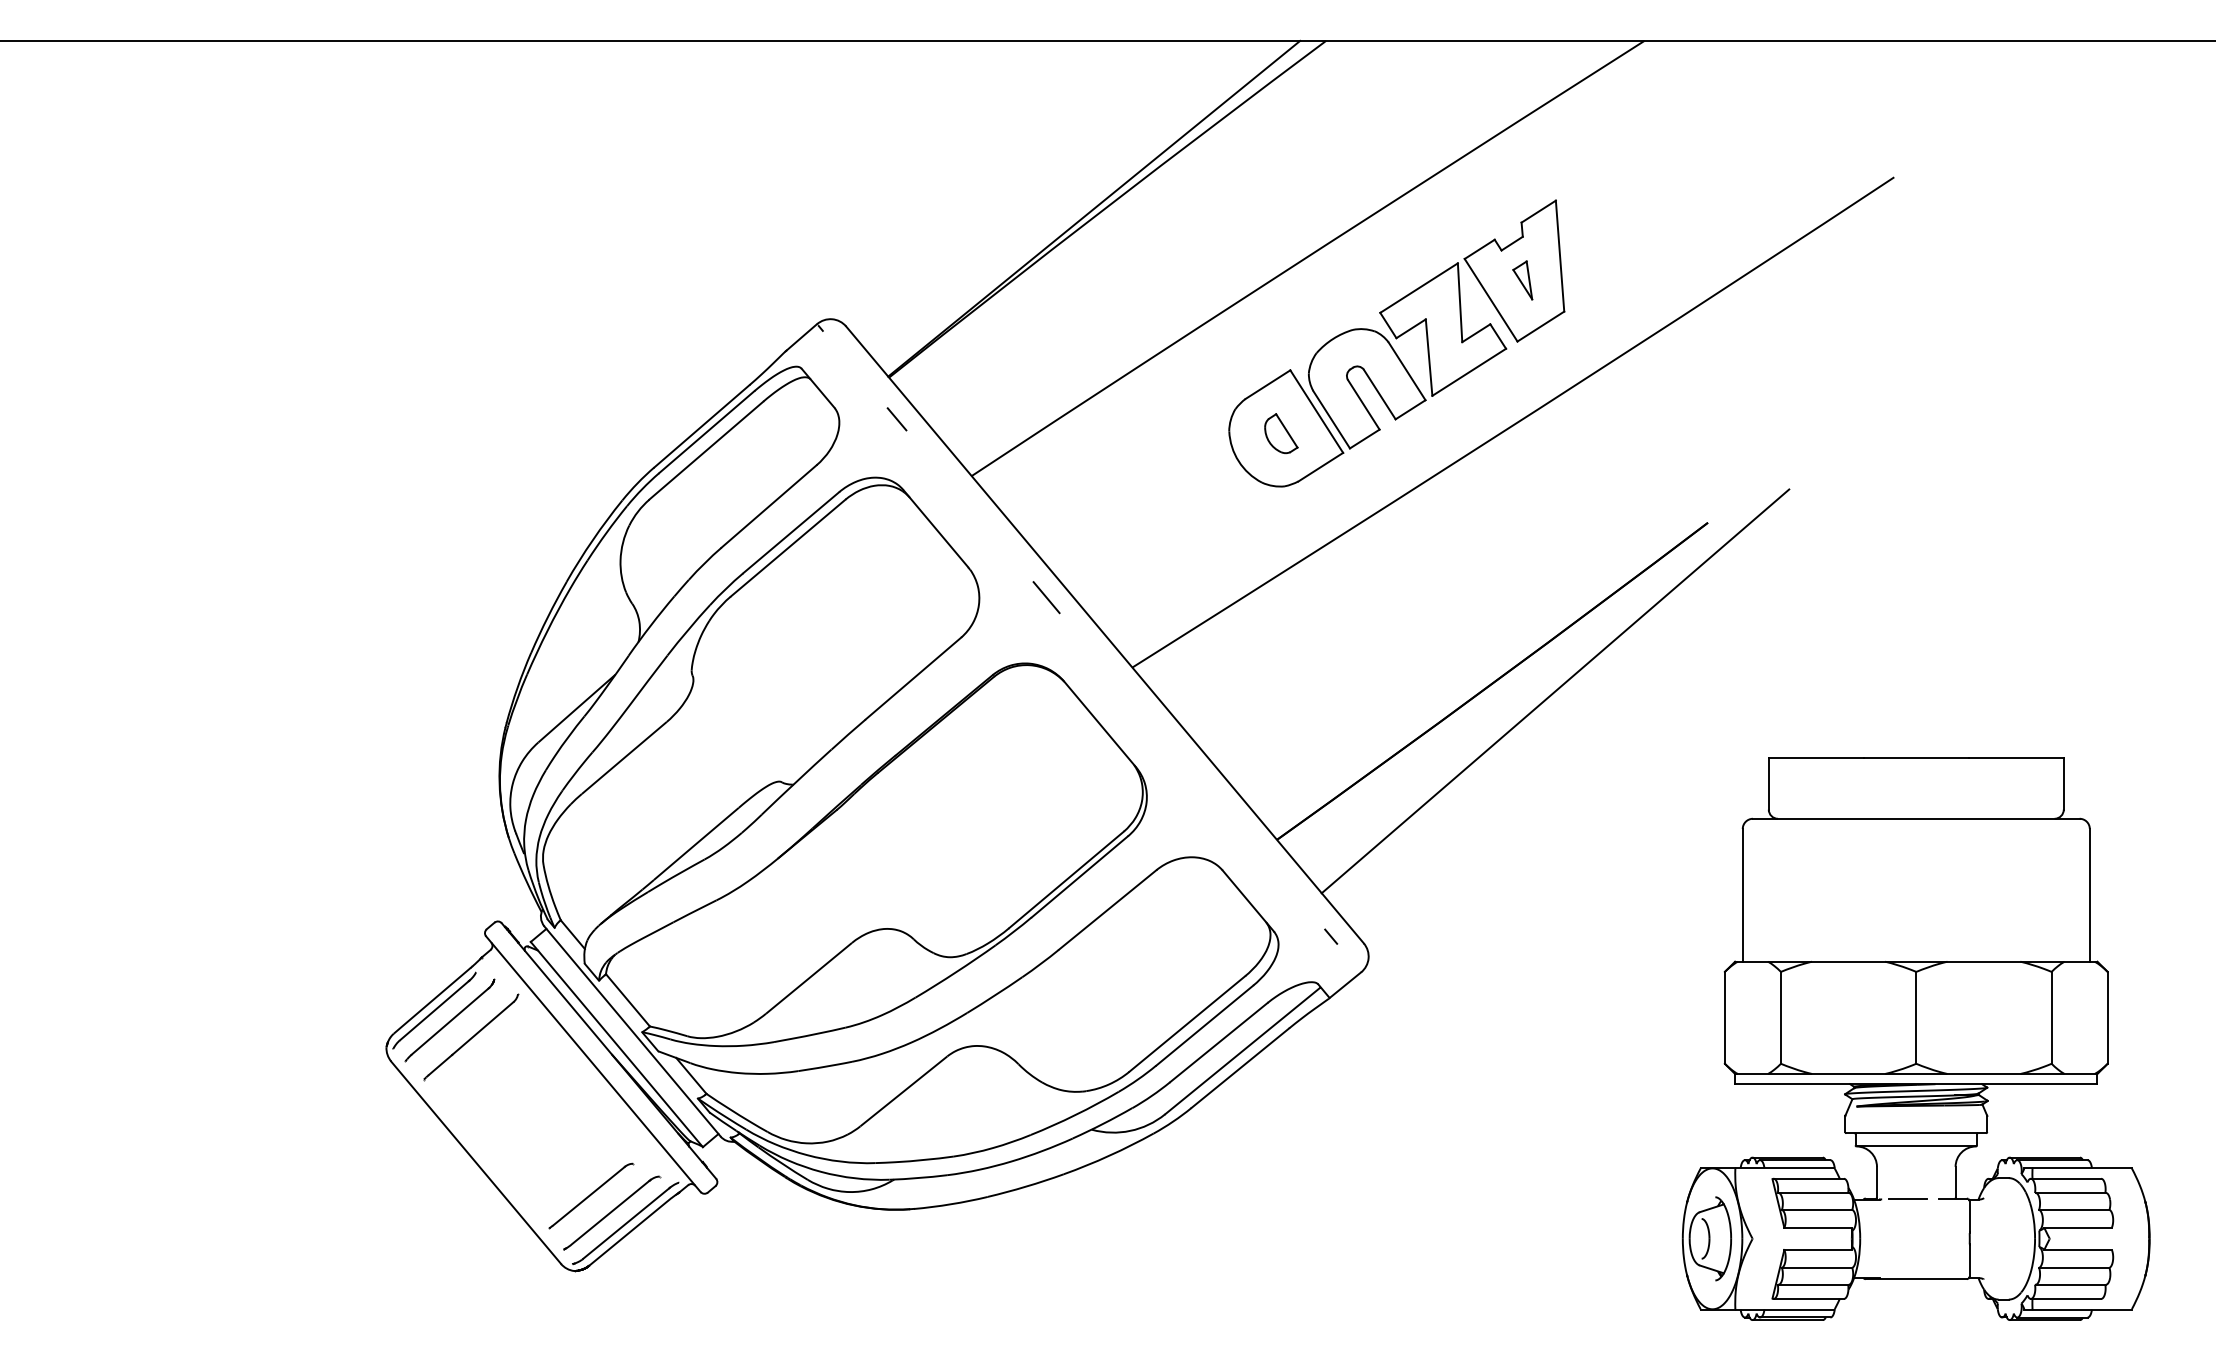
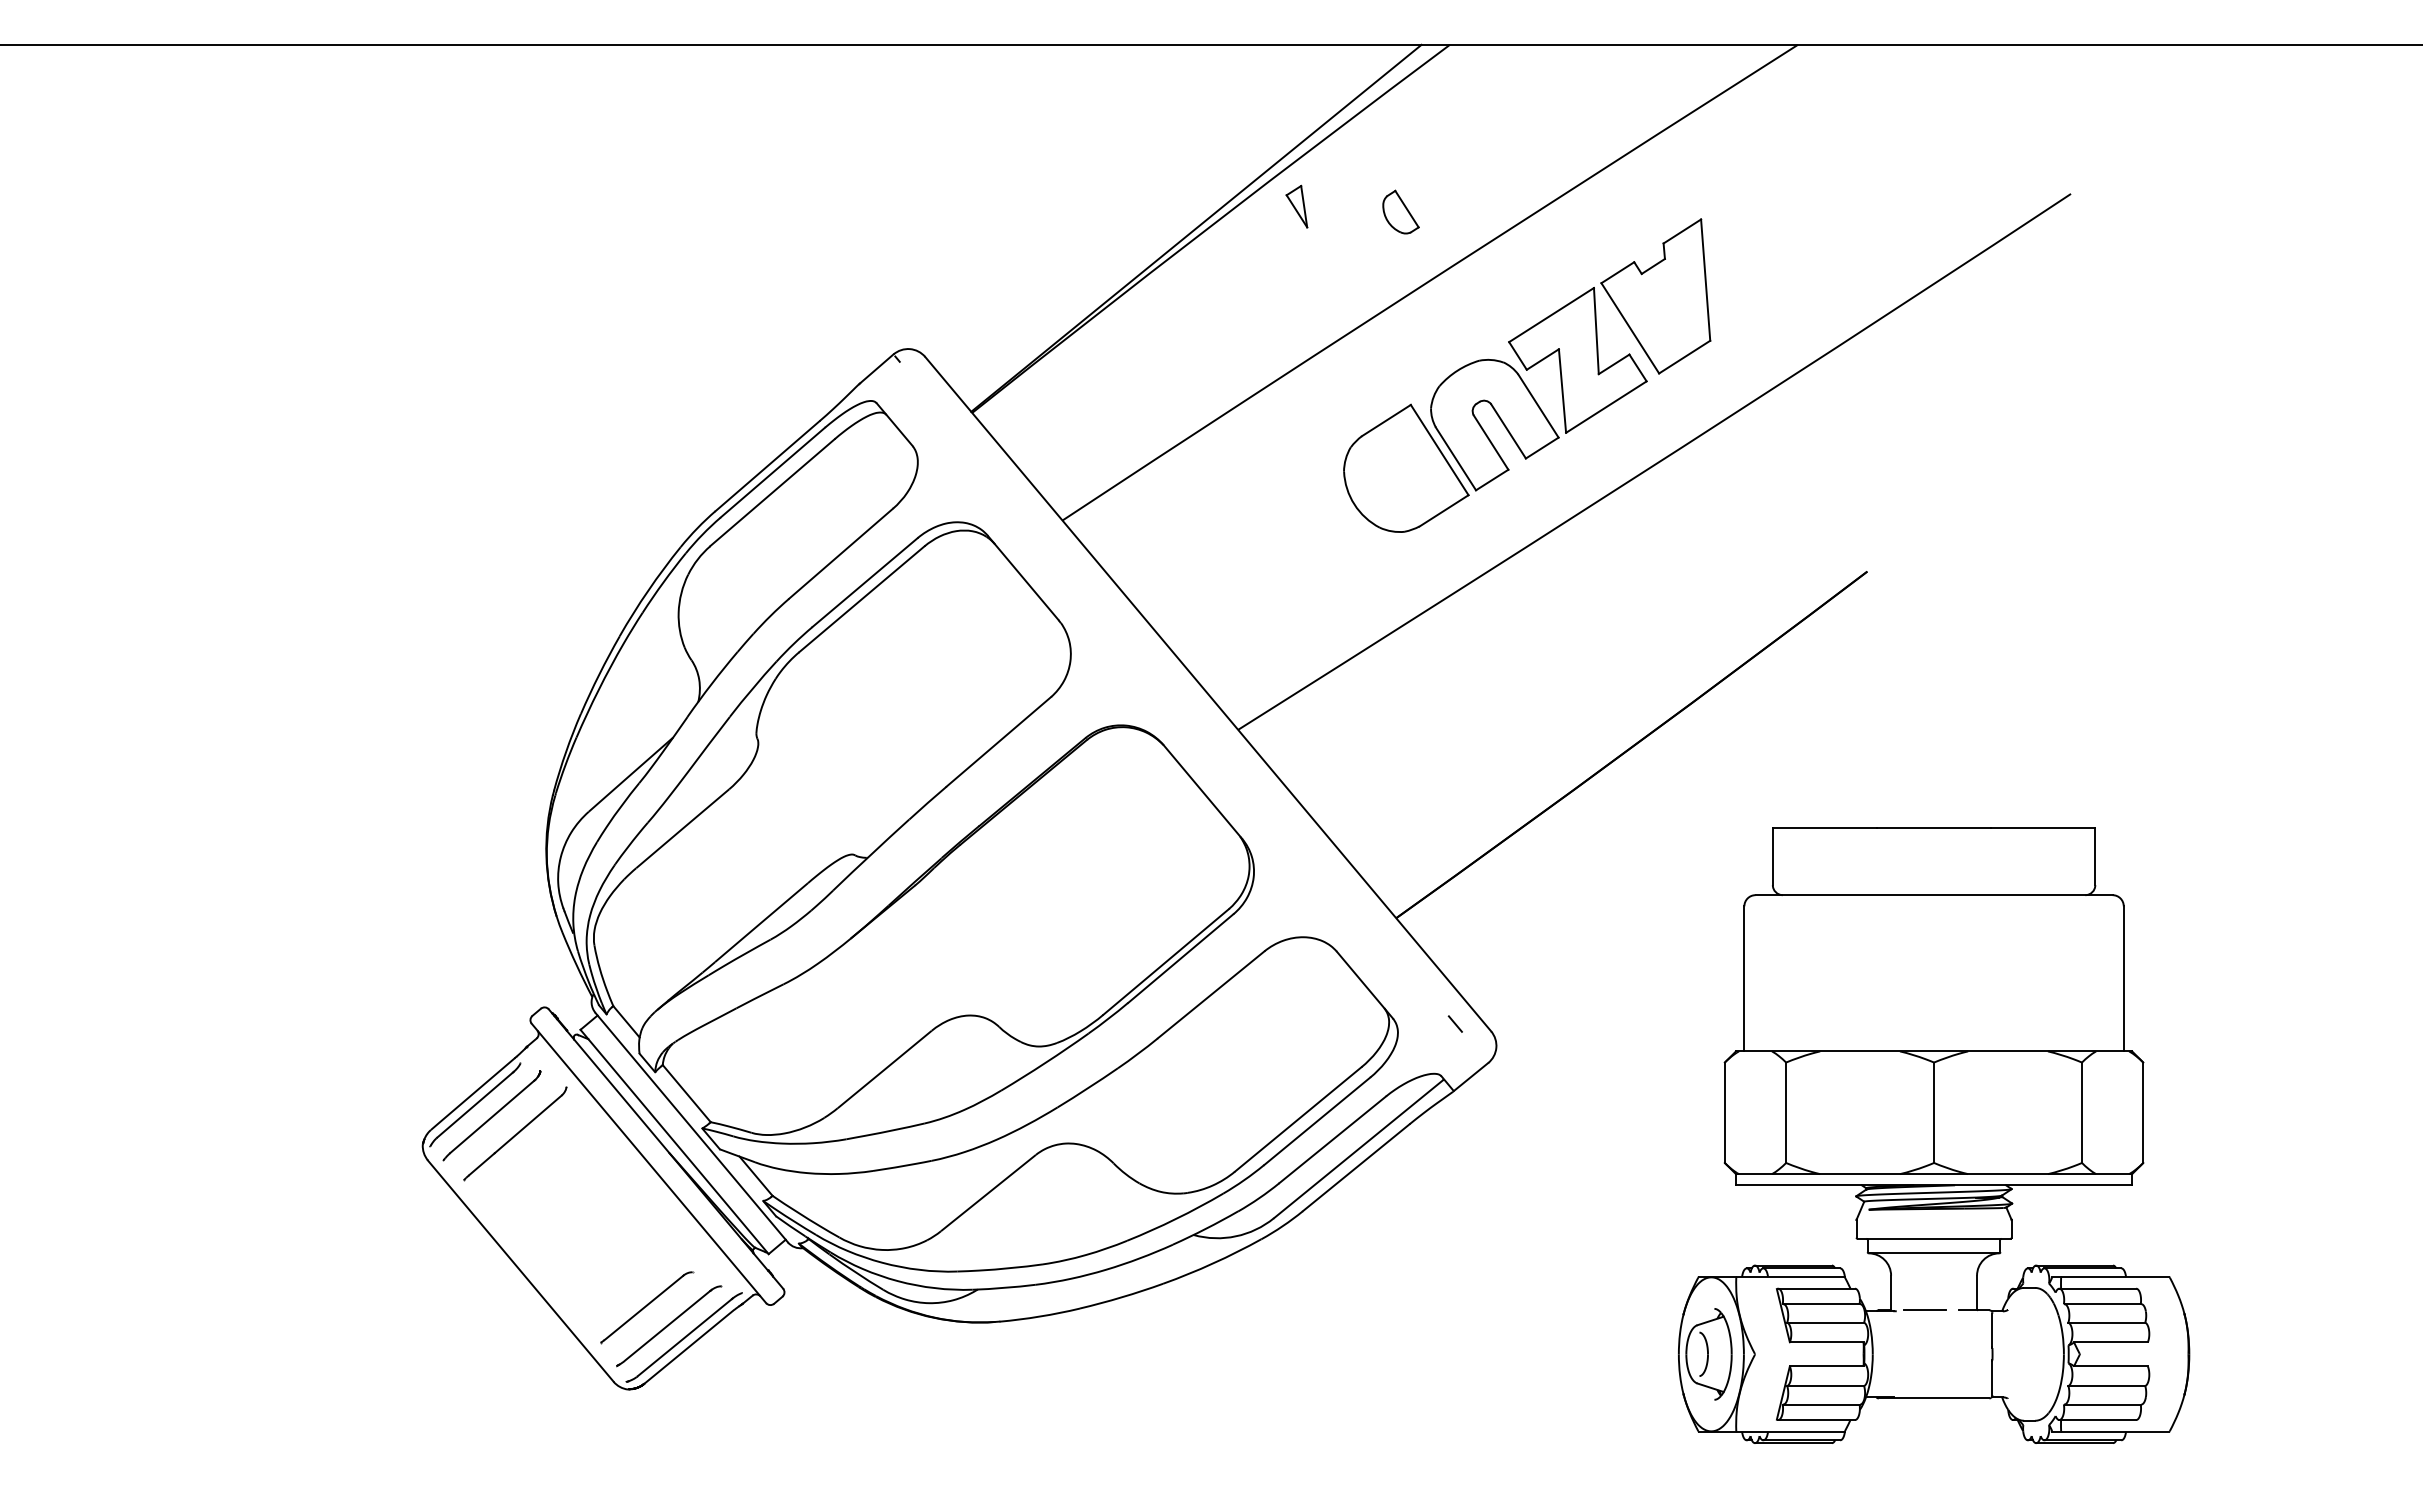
part: (1522, 280) -> (1296, 206), moved
line: (896, 419) -> (980, 458), removed
part: (1280, 433) -> (1400, 211), moved
line: (1046, 597) -> (1144, 653), removed
line: (1555, 691) -> (1700, 755), removed
part: (1916, 1038) -> (1934, 1135), moved

